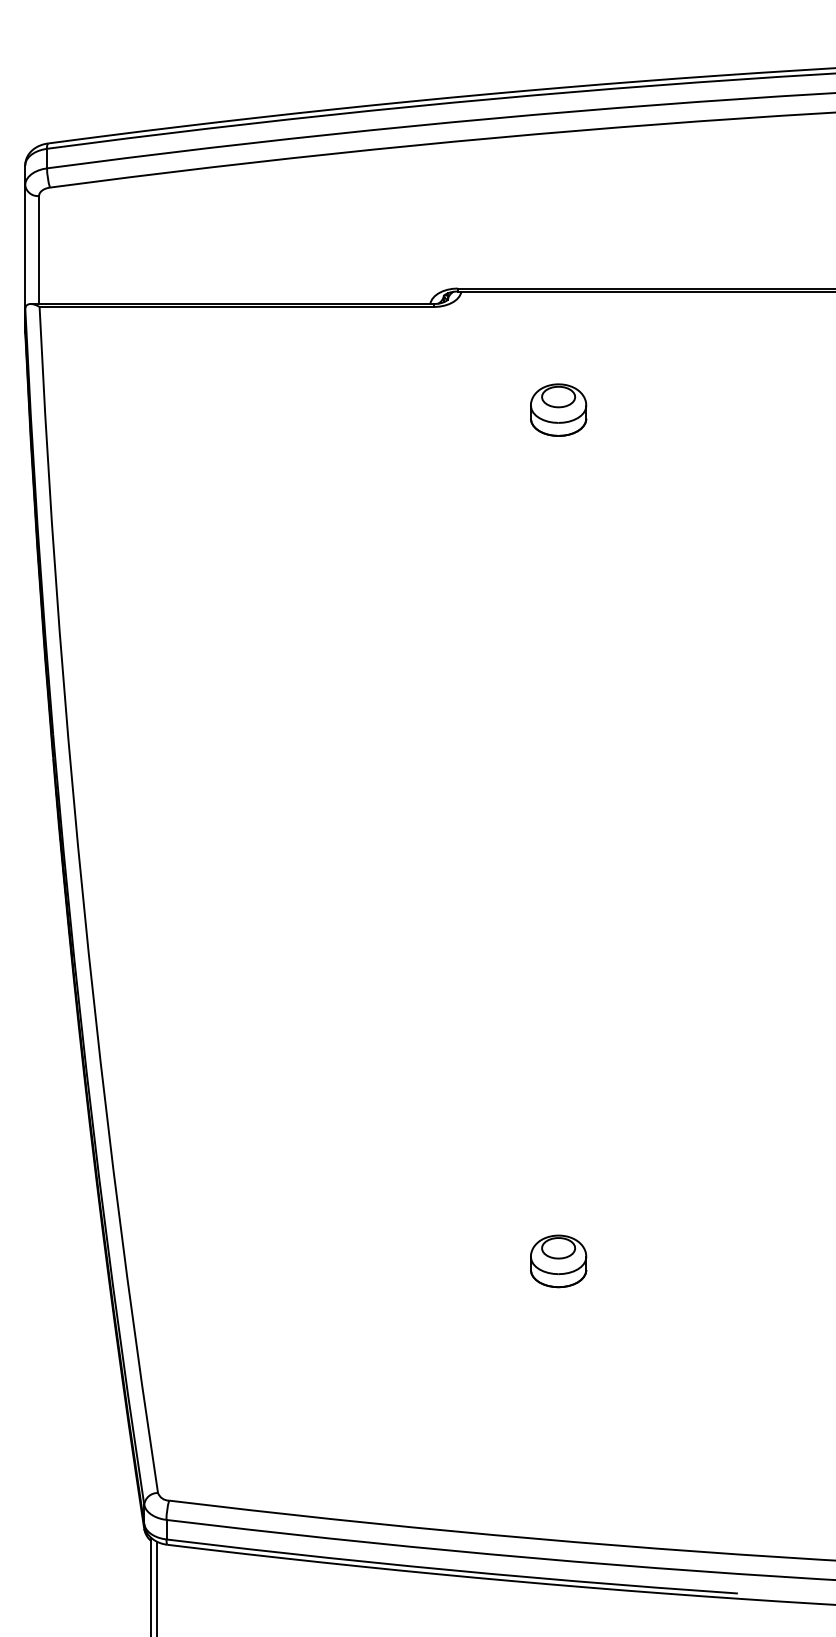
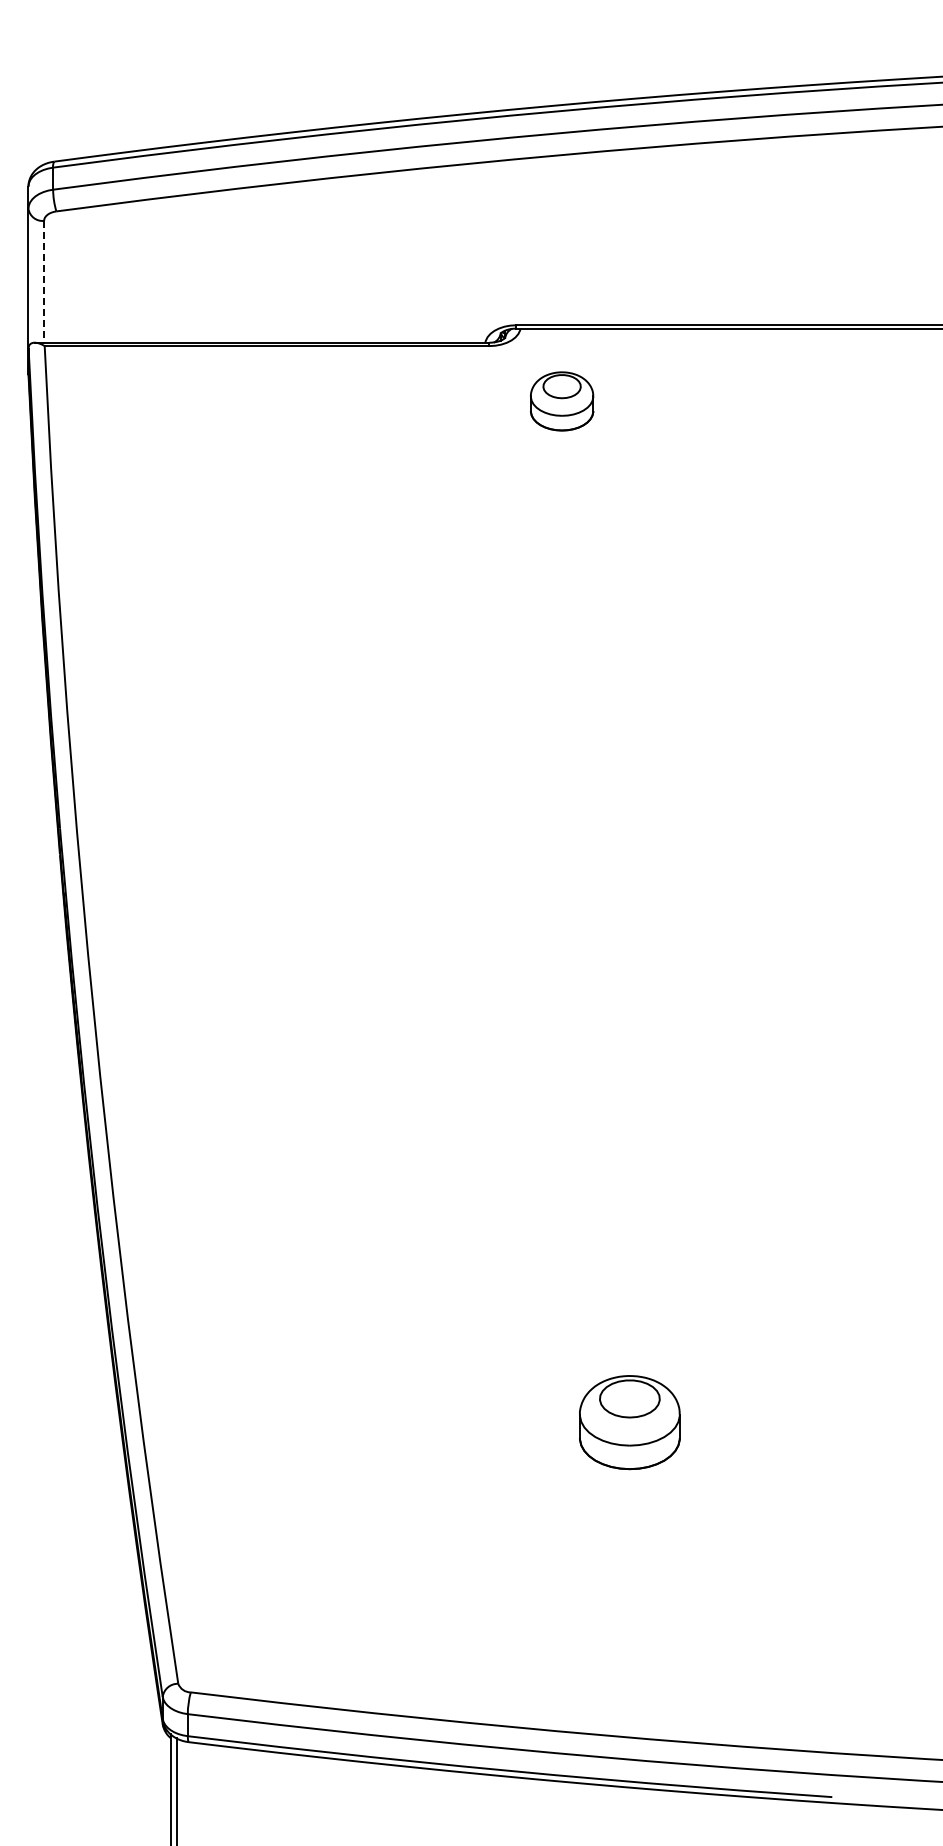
line: (39, 249) -> (44, 281), solid -> dashed
part: (558, 410) -> (562, 401), moved
part: (558, 1261) -> (630, 1422), size x1.6

